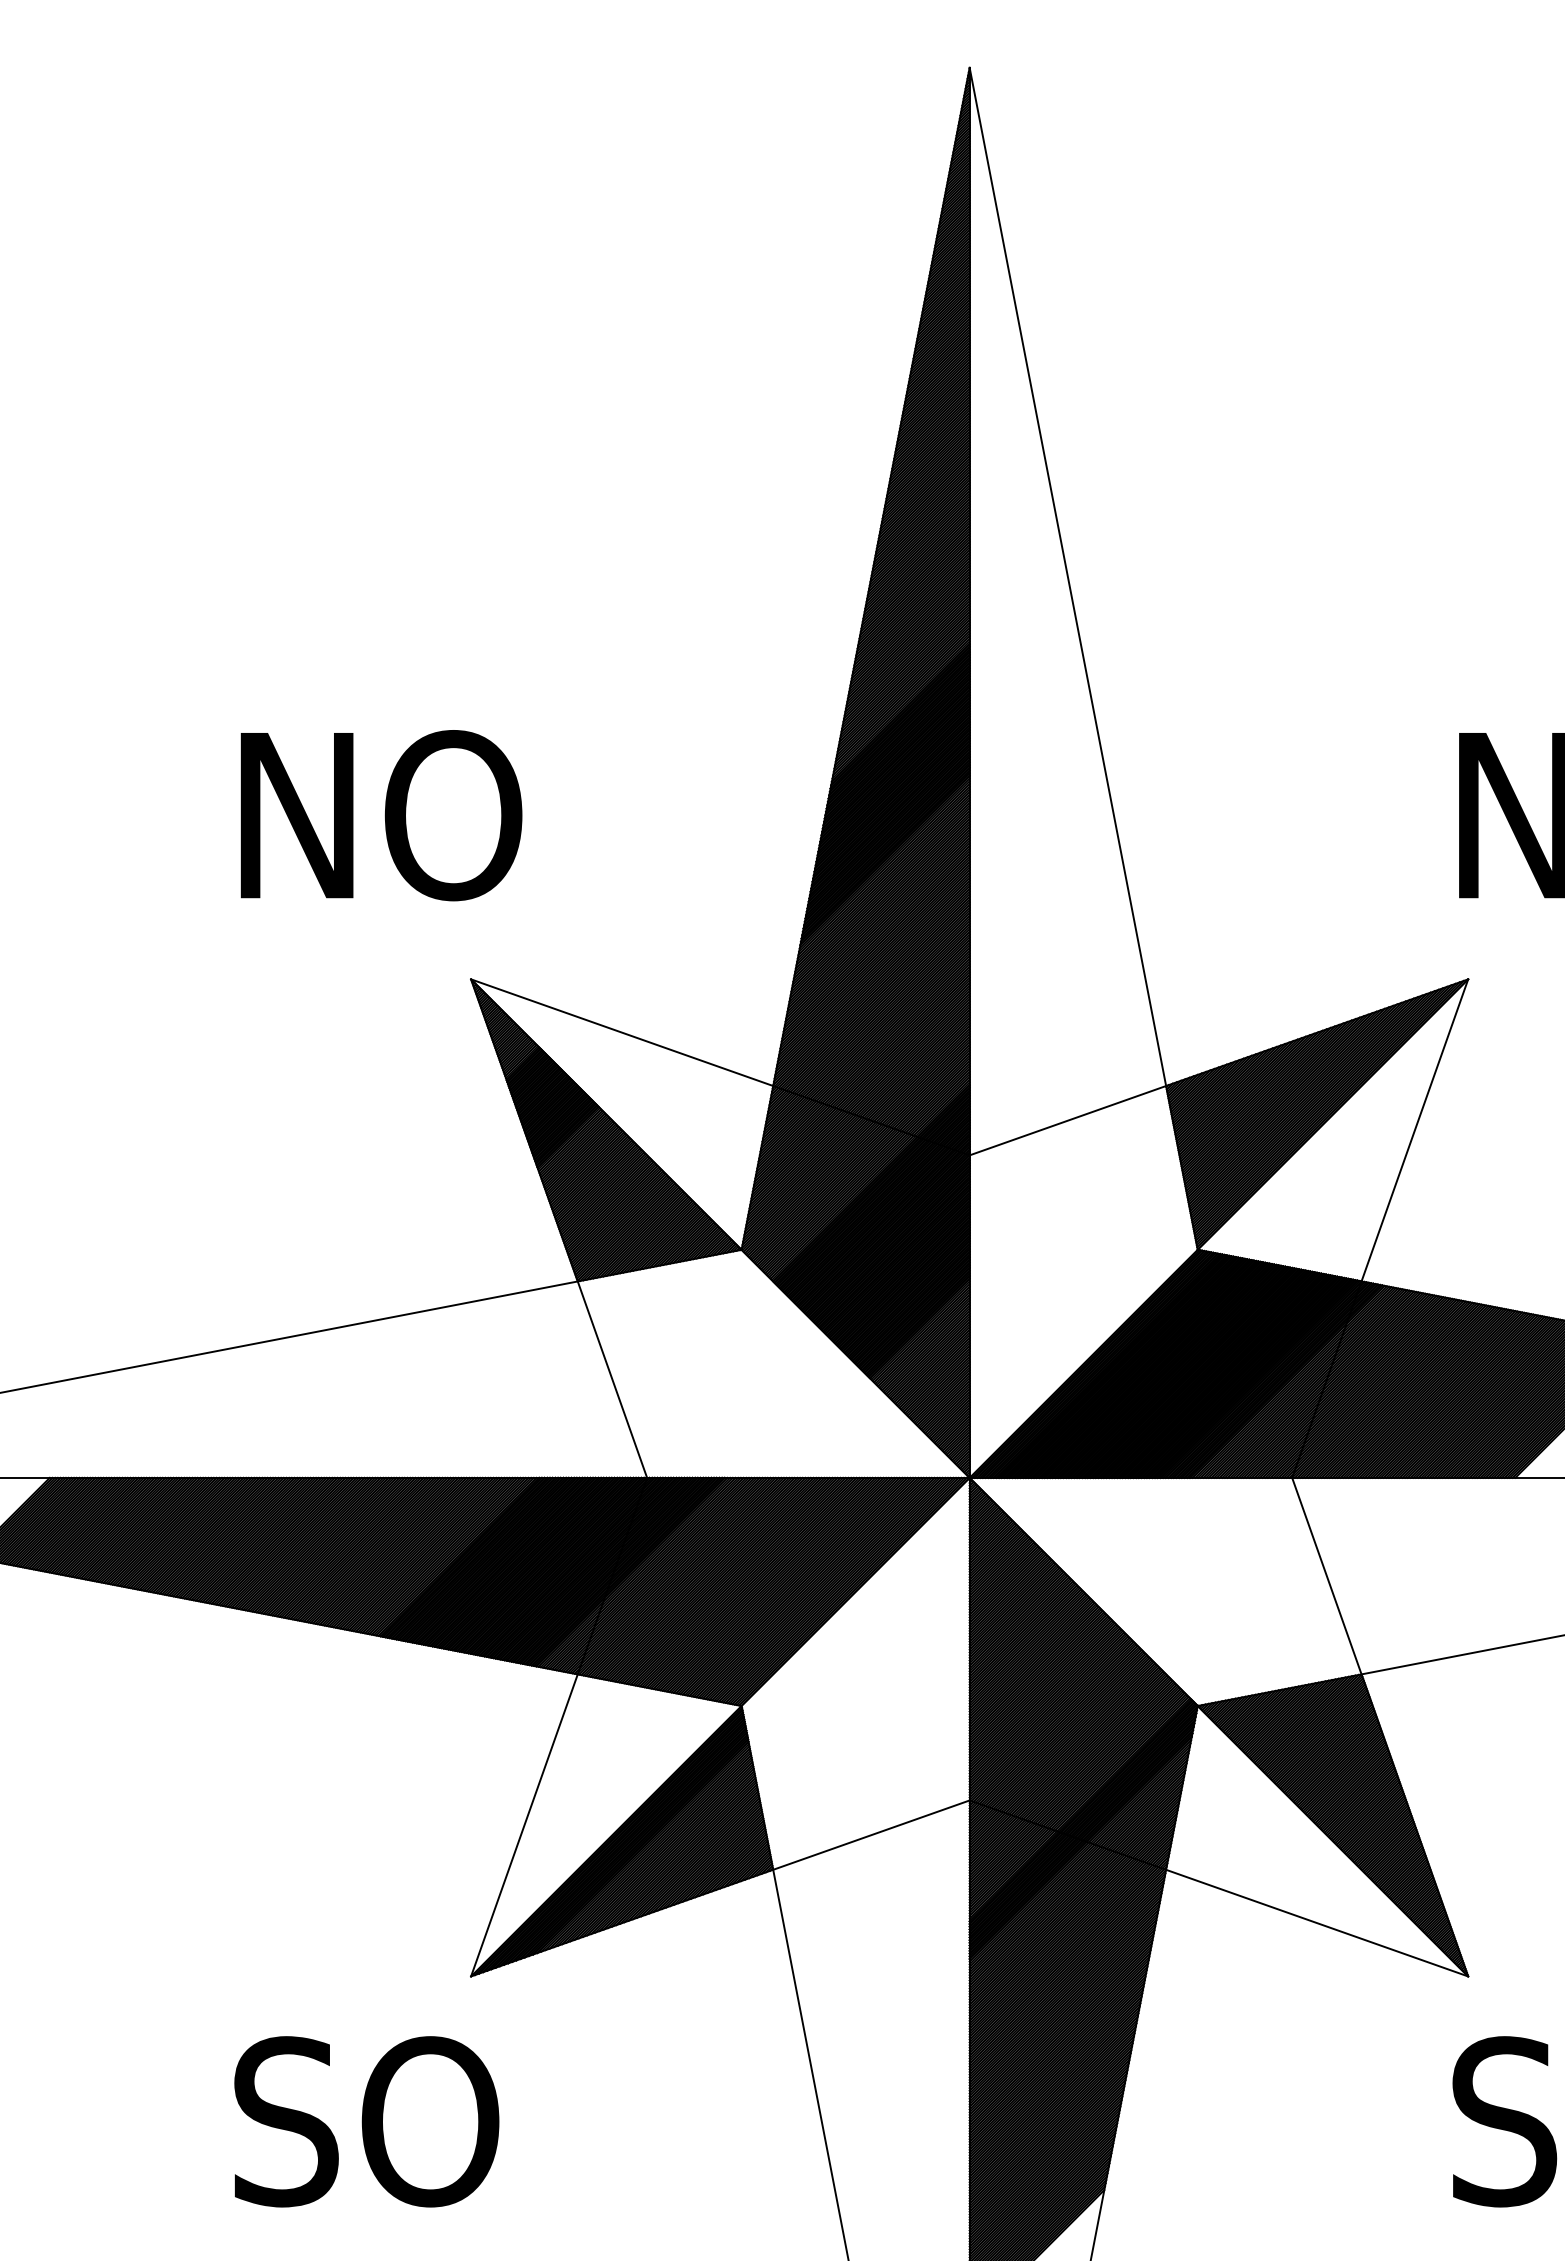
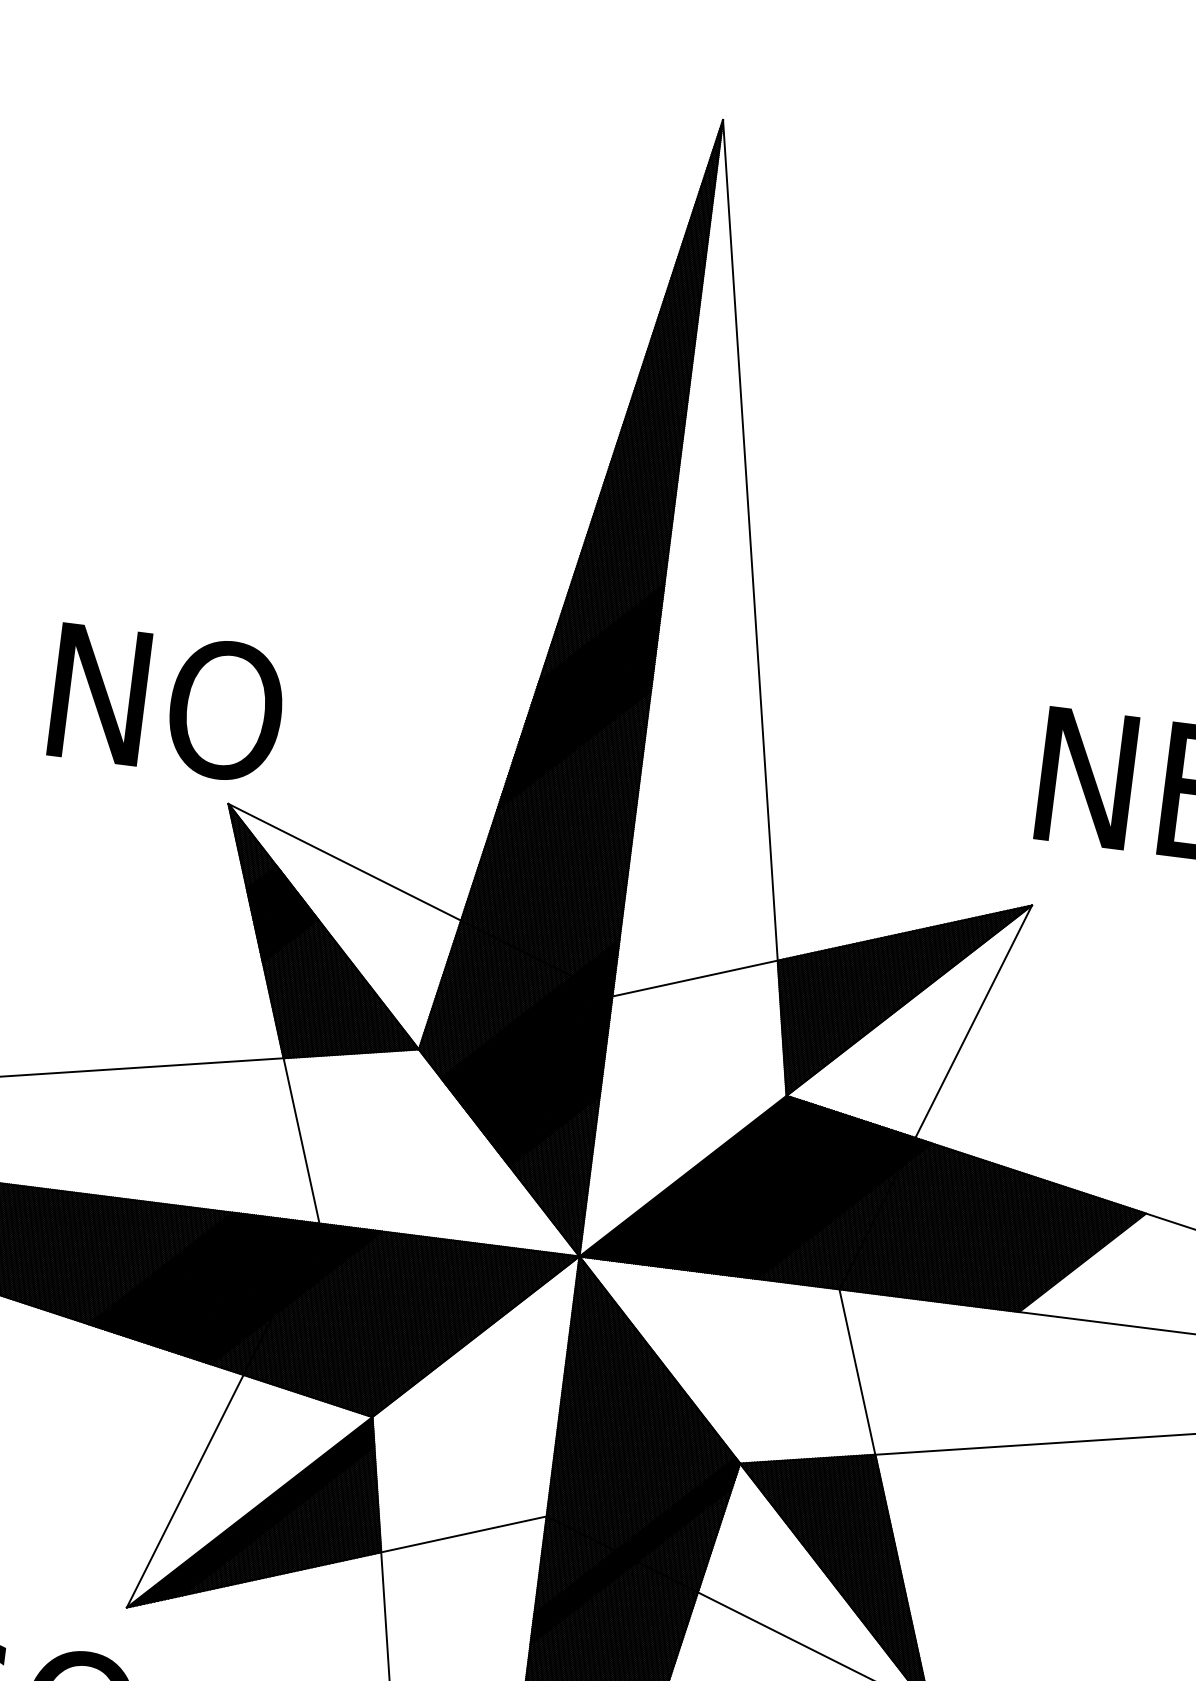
text: (381, 815) -> (167, 703), moved

